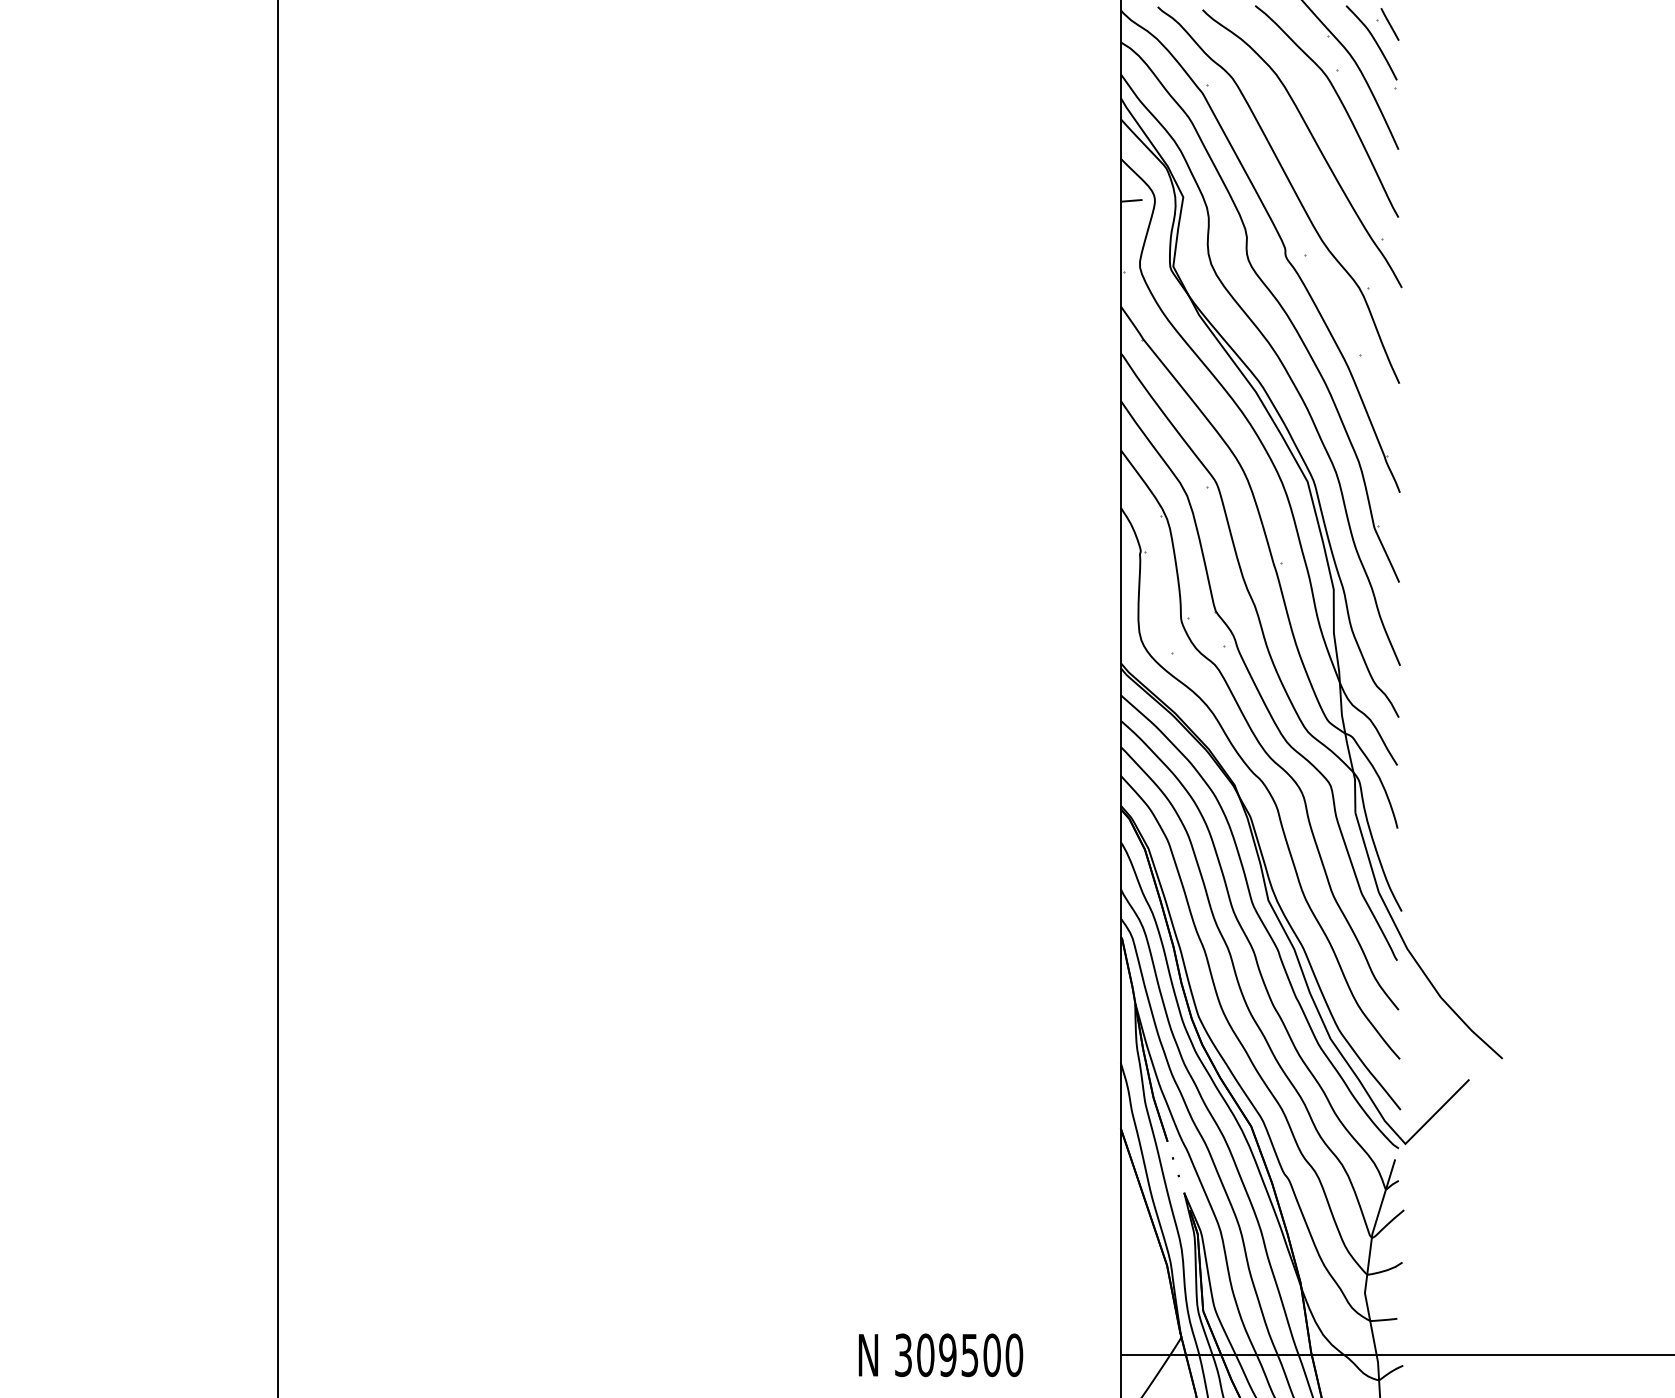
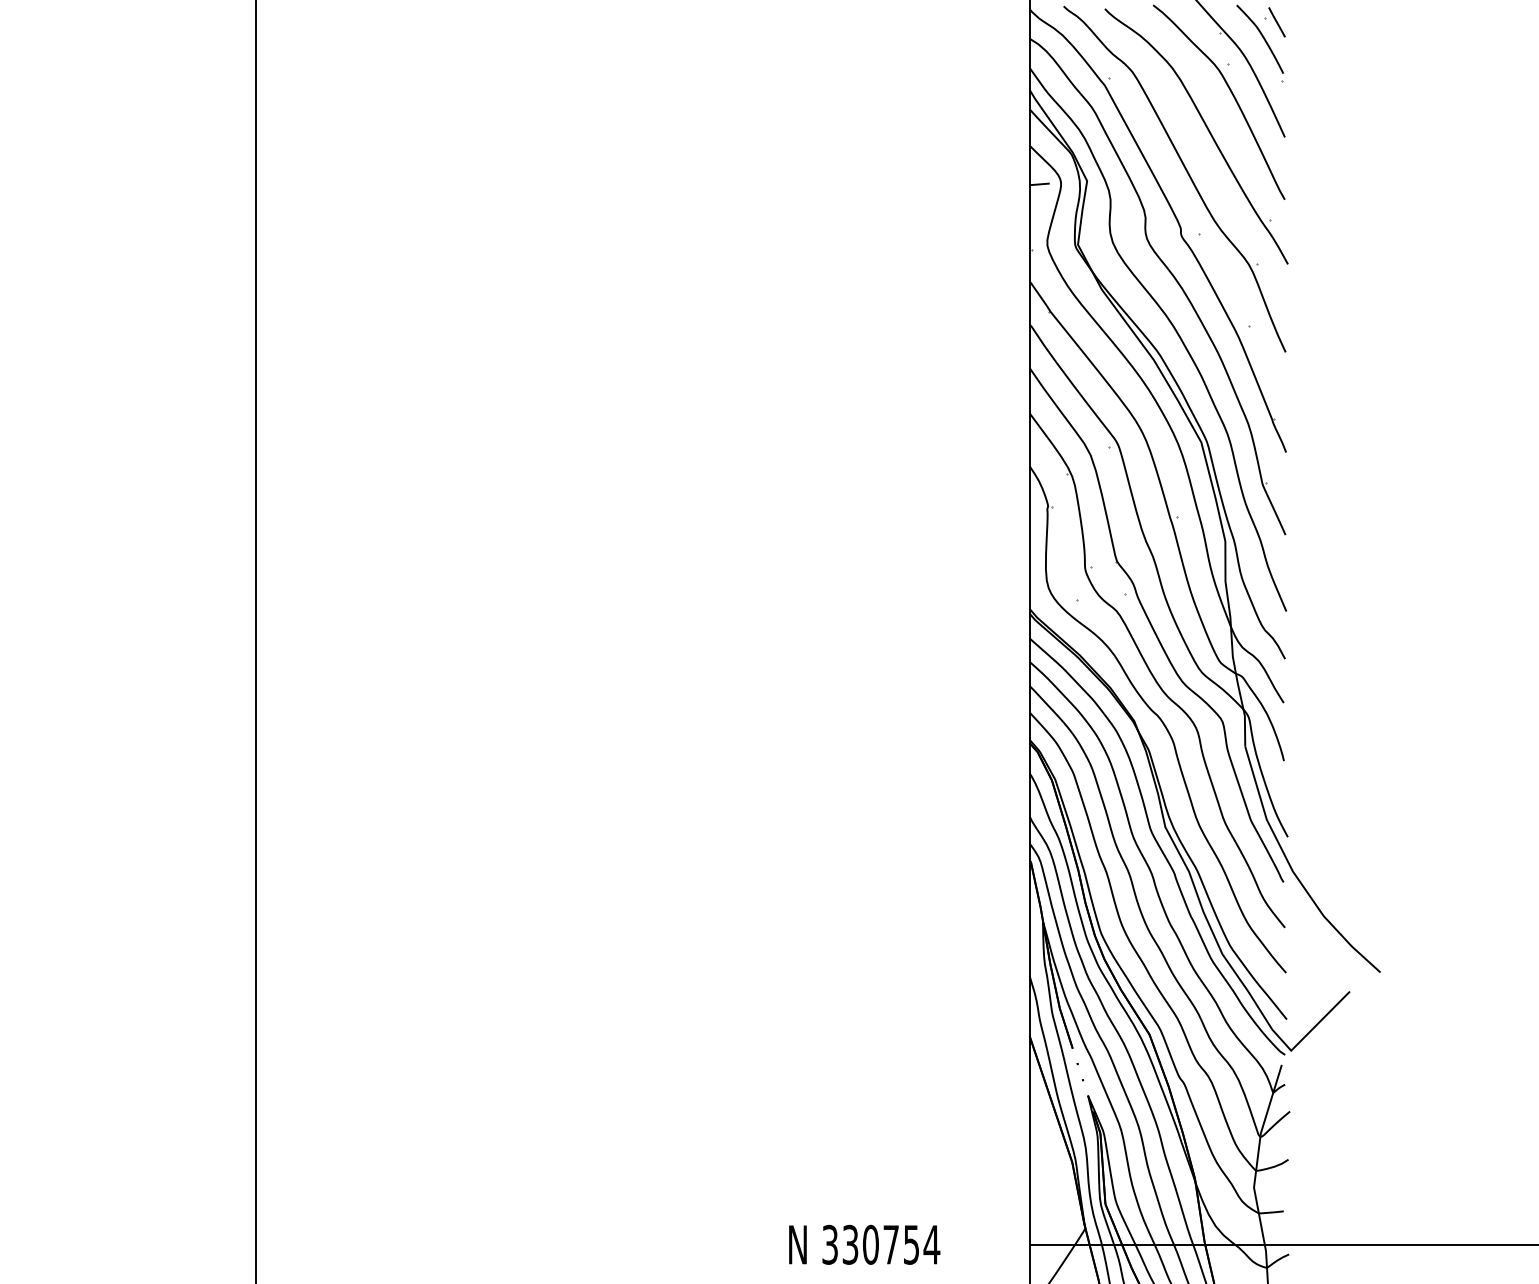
text: (970, 1355) -> (891, 1245), 309500 -> 330754

